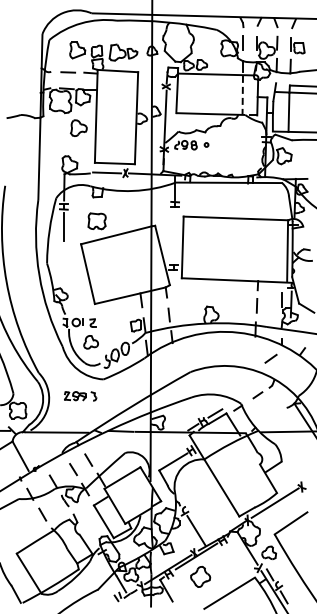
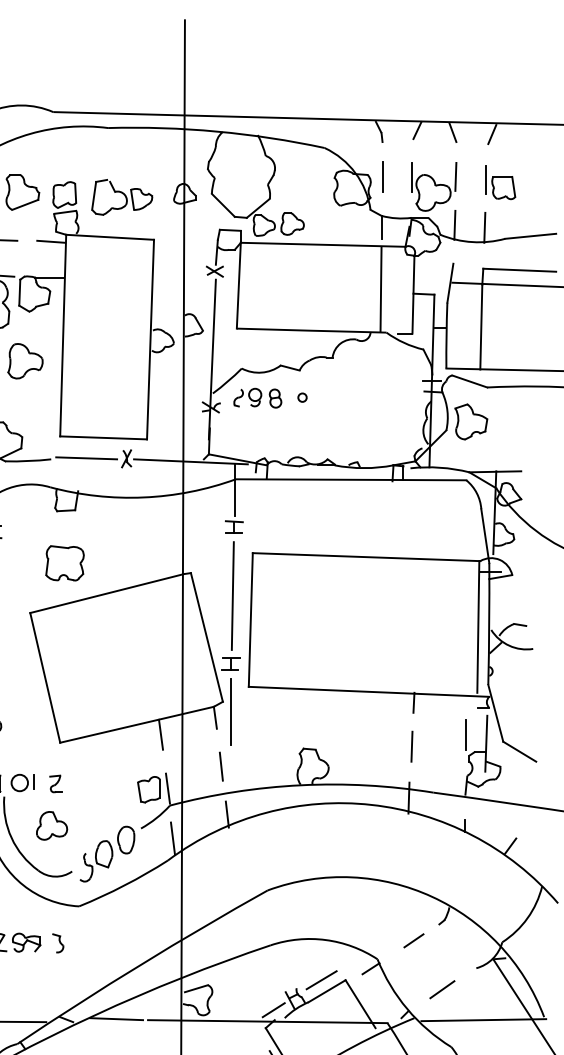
line: (242, 95) -> (380, 290), dashed -> solid
line: (174, 236) -> (232, 596), added
line: (173, 289) -> (230, 711), added
line: (270, 358) -> (441, 988), moved

